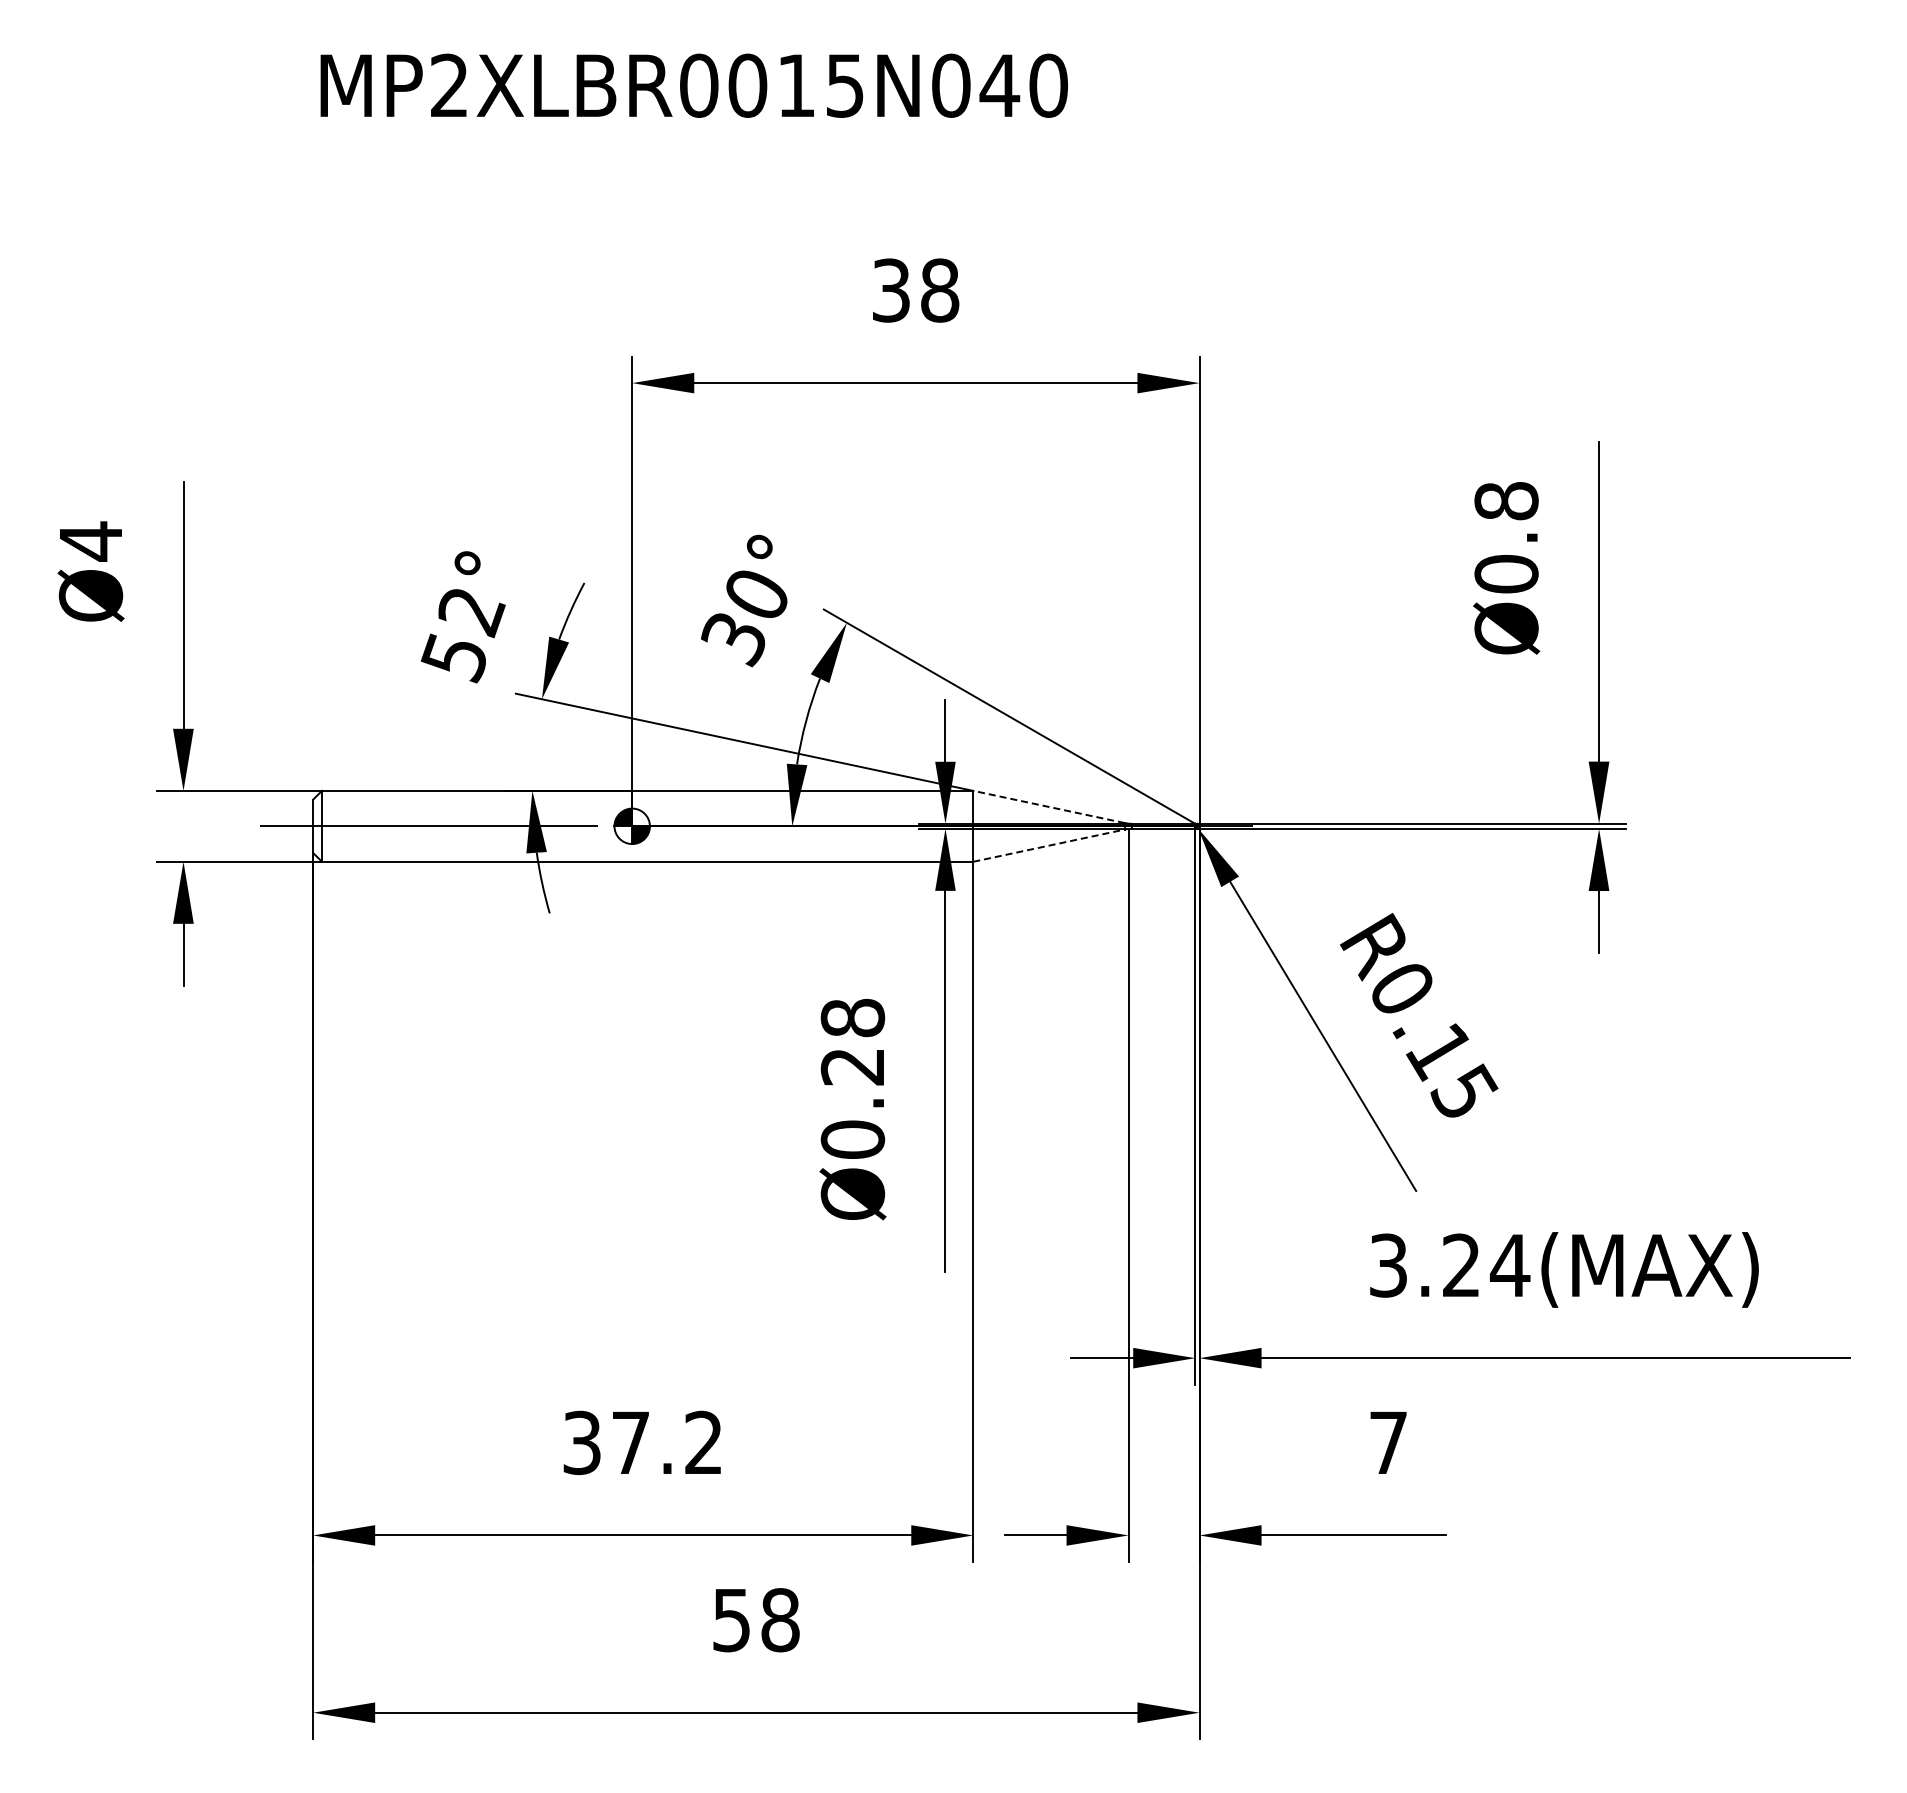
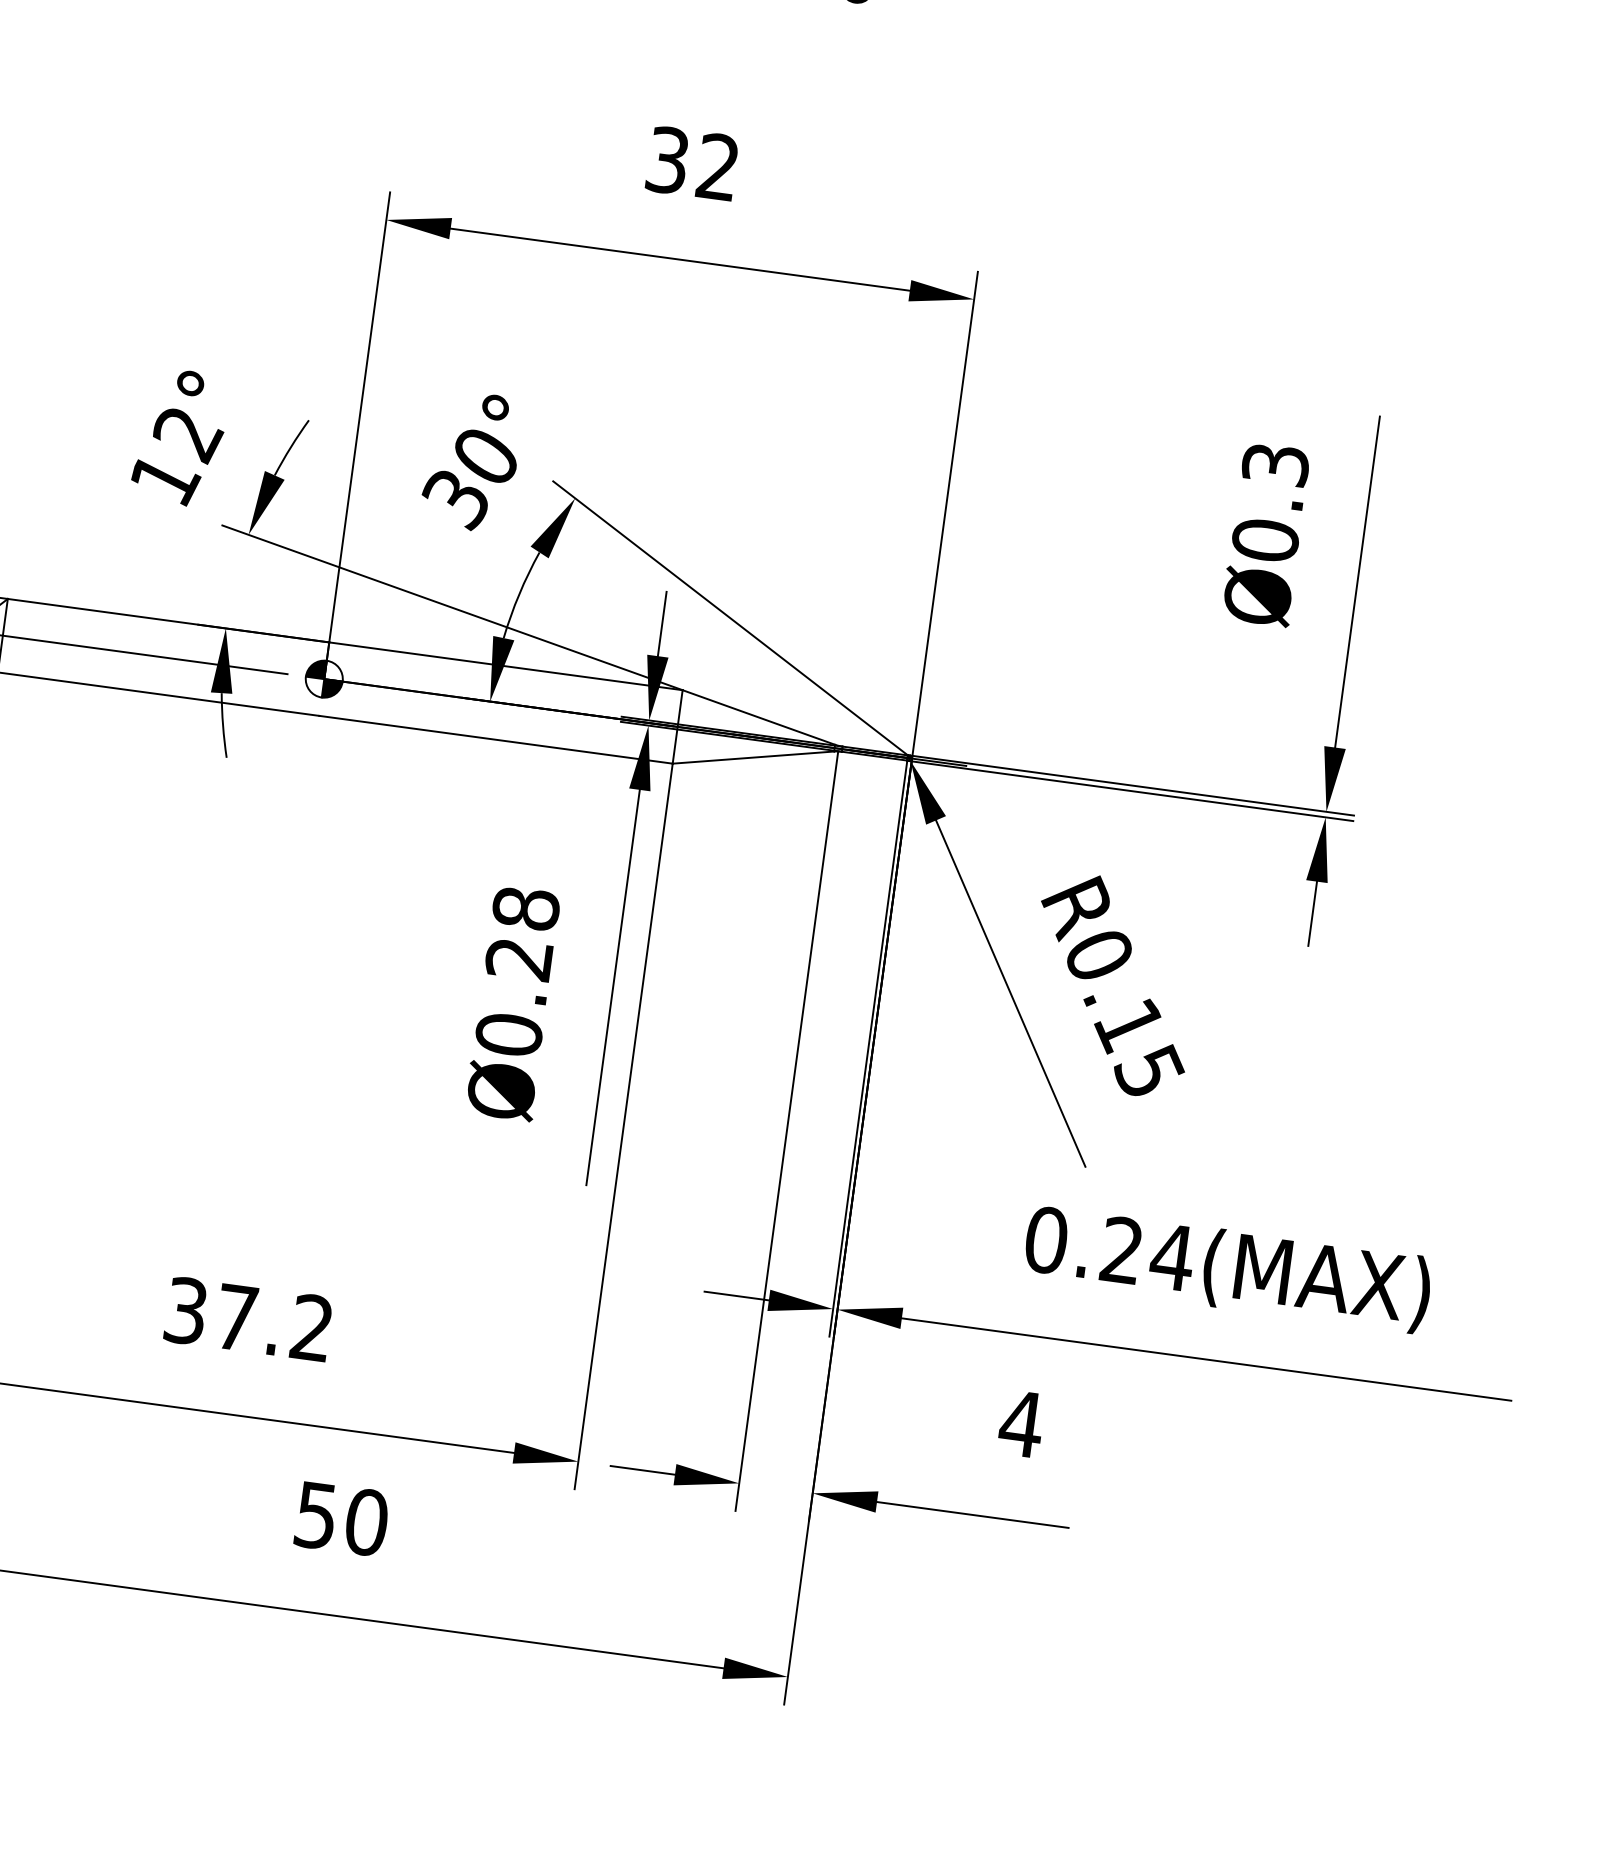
text: (940, 290) -> (718, 167), 38 -> 32
text: (1506, 501) -> (1275, 465), Ø0.8 -> Ø0.3
text: (454, 658) -> (163, 480), 52° -> 12°
line: (1048, 806) -> (758, 716), dashed -> solid
line: (1049, 845) -> (753, 757), dashed -> solid
text: (1388, 1265) -> (1046, 1240), 3.24(MAX) -> 0.24(MAX)
text: (1388, 1442) -> (1021, 1423), 7 -> 4
text: (780, 1620) -> (366, 1522), 58 -> 50

